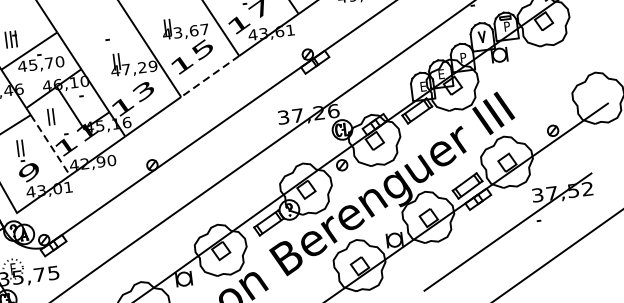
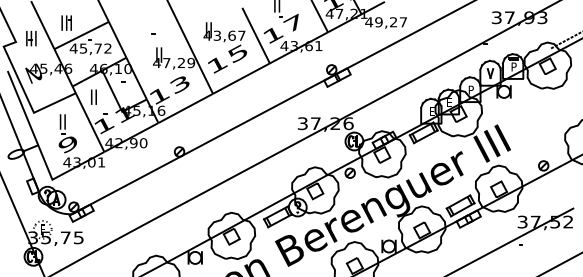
text: (59, 61) -> (107, 48), 45,70 -> 45,72
line: (210, 76) -> (241, 78), dashed -> solid
line: (50, 145) -> (90, 122), dashed -> solid

